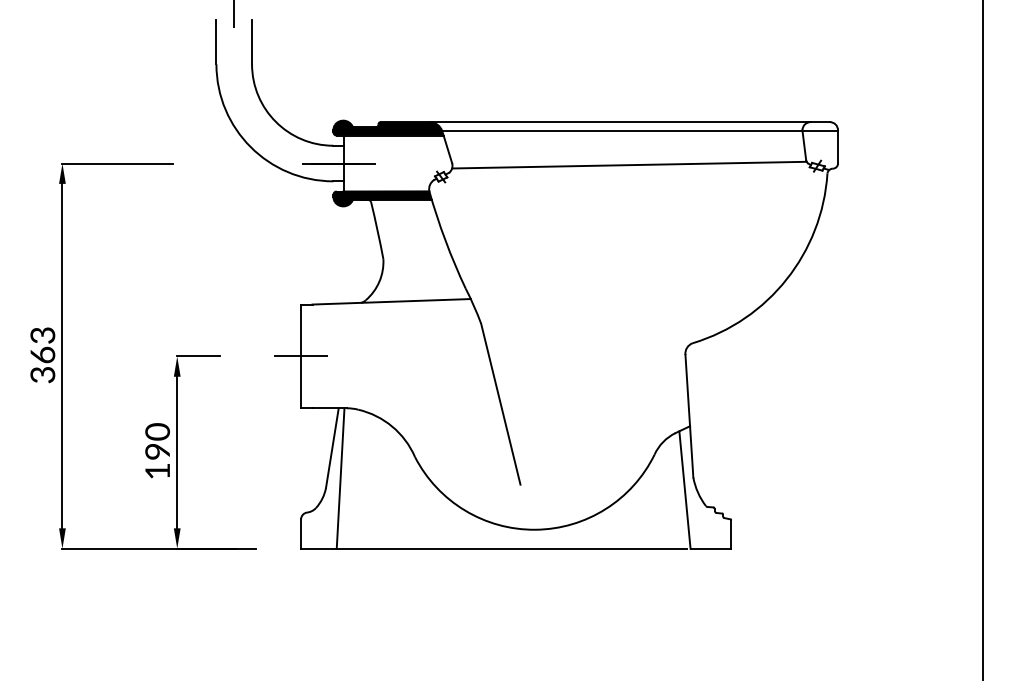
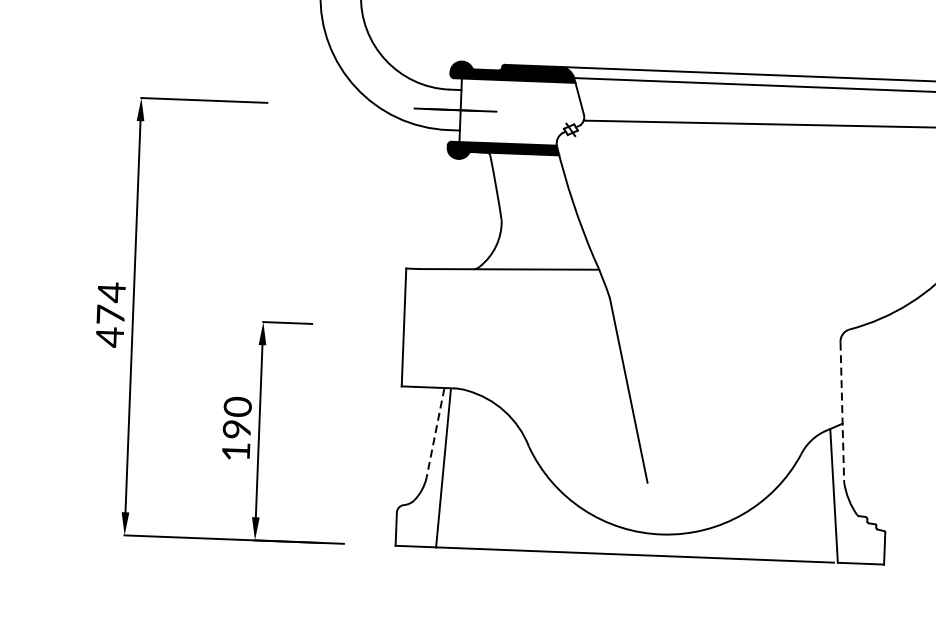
text: (42, 355) -> (110, 315), 363 -> 474
line: (300, 356) -> (403, 327), removed
line: (689, 416) -> (842, 412), solid -> dashed
line: (332, 448) -> (435, 433), solid -> dashed

